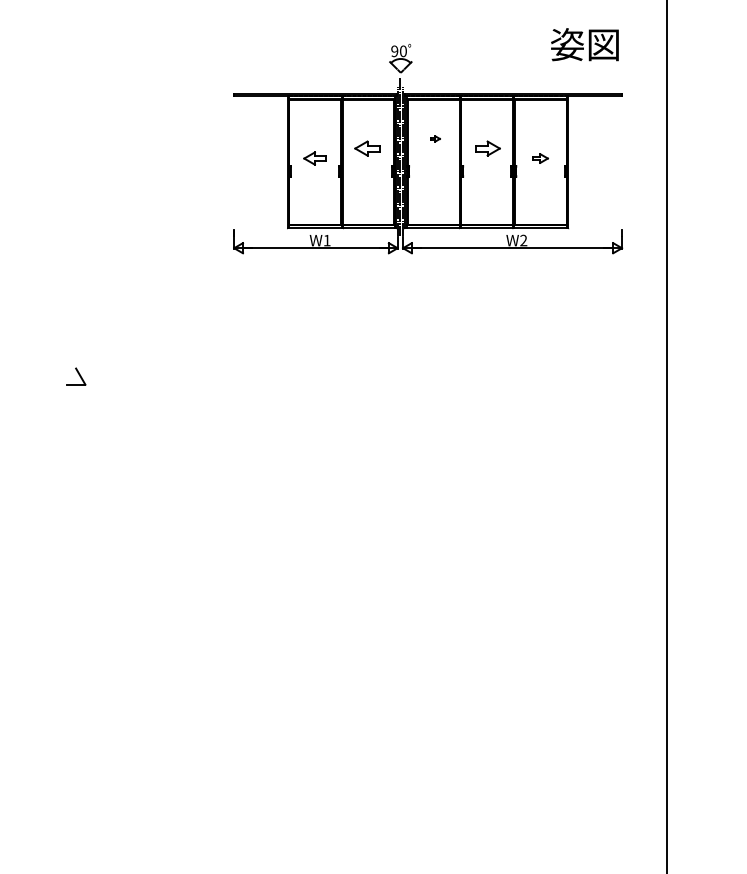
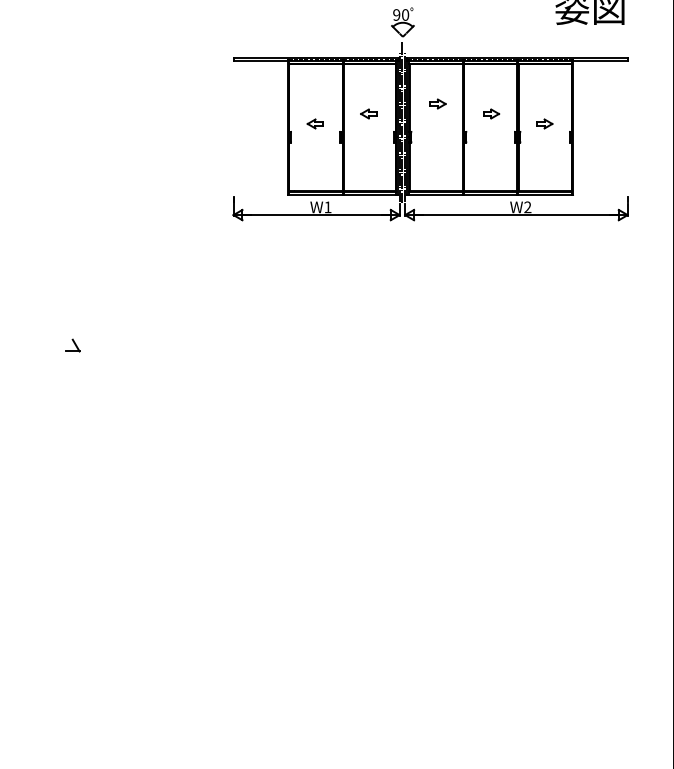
part: (435, 138) -> (438, 103), size x1.67
part: (366, 148) -> (368, 113), size x0.62
part: (487, 148) -> (490, 113), size x0.62
part: (314, 158) -> (315, 123), size x0.71
part: (75, 376) -> (72, 345), size x0.71

